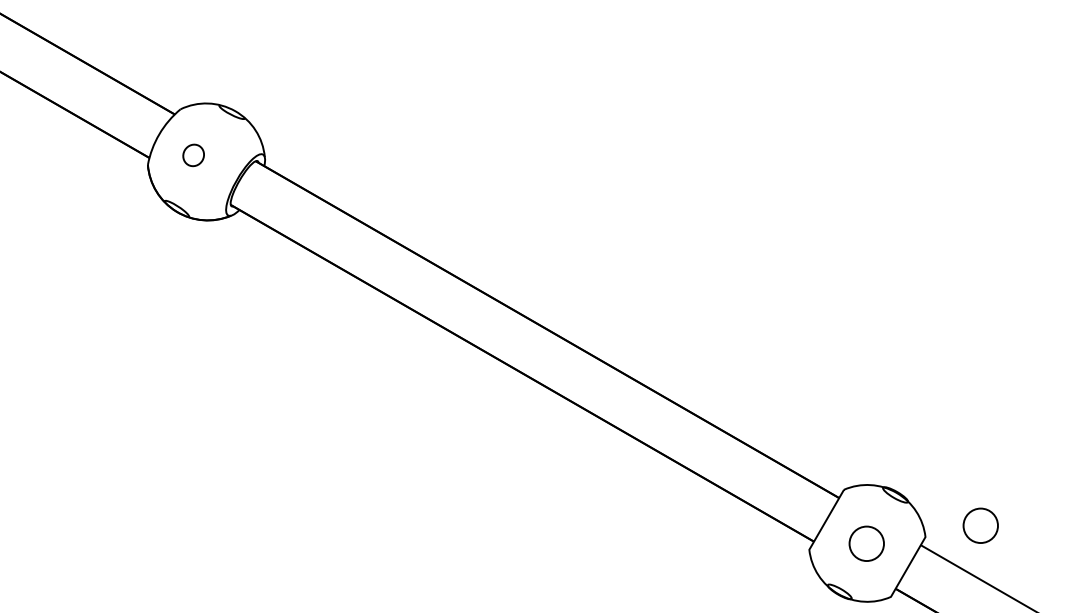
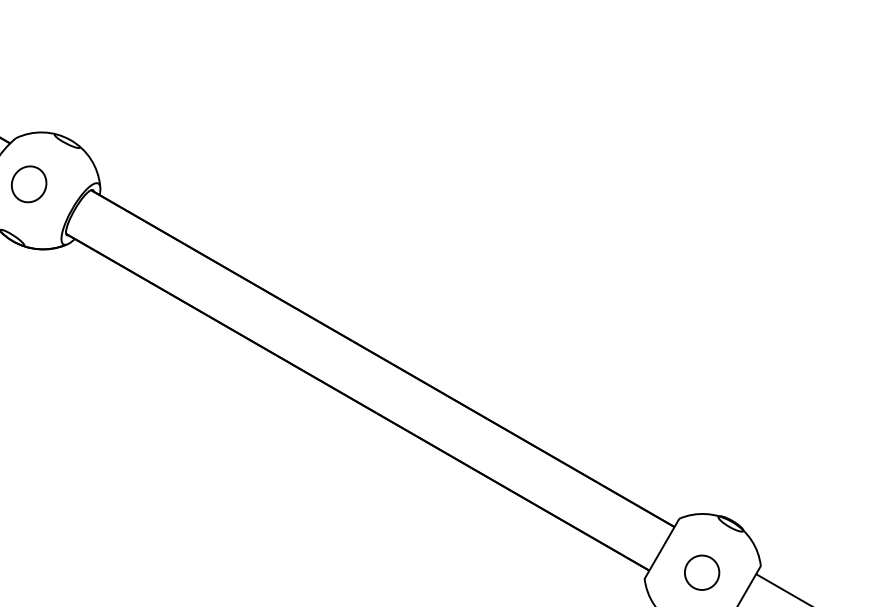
part: (193, 155) -> (28, 184), size x1.67
circle: (980, 525) -> (815, 554), removed

